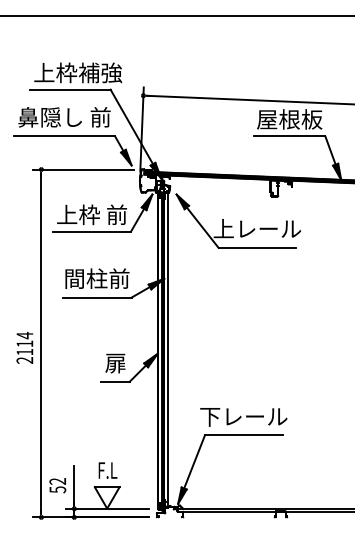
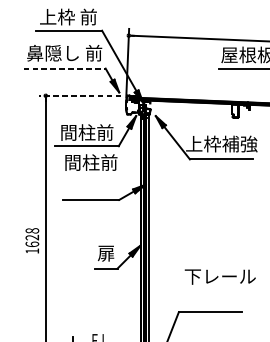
text: (100, 72) -> (93, 16), 上枠補強 -> 上枠 前
line: (65, 136) -> (65, 68), solid -> dashed
line: (83, 169) -> (80, 95), solid -> dashed
text: (92, 214) -> (87, 132), 上枠 前 -> 間柱前
text: (268, 228) -> (230, 143), 上レール -> 上枠補強
text: (97, 278) -> (91, 162), moved
text: (24, 347) -> (32, 240), 2114 -> 1628
text: (243, 417) -> (220, 277), moved

